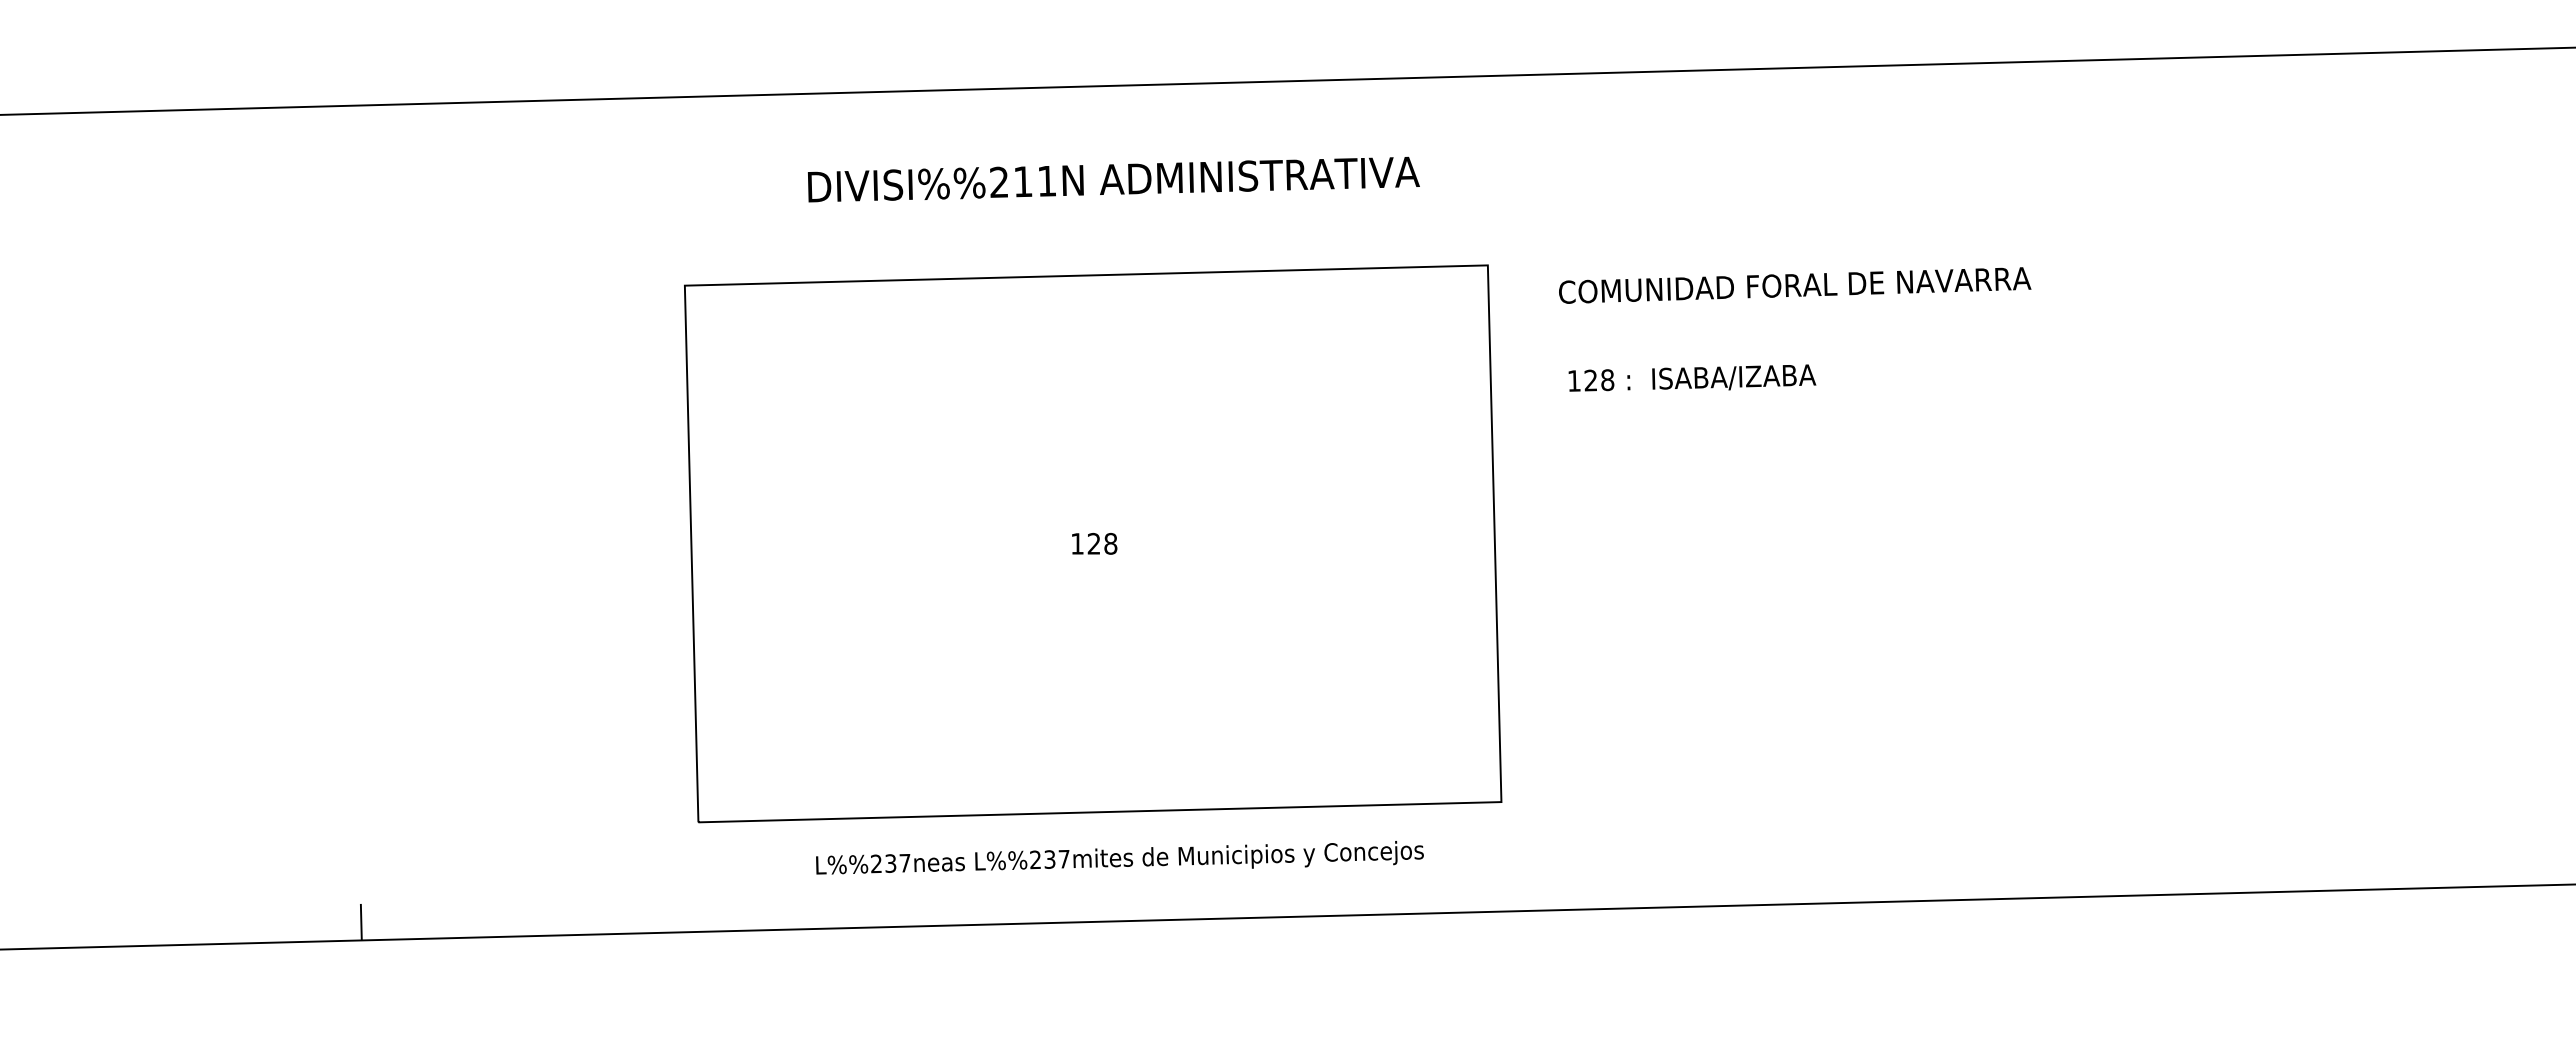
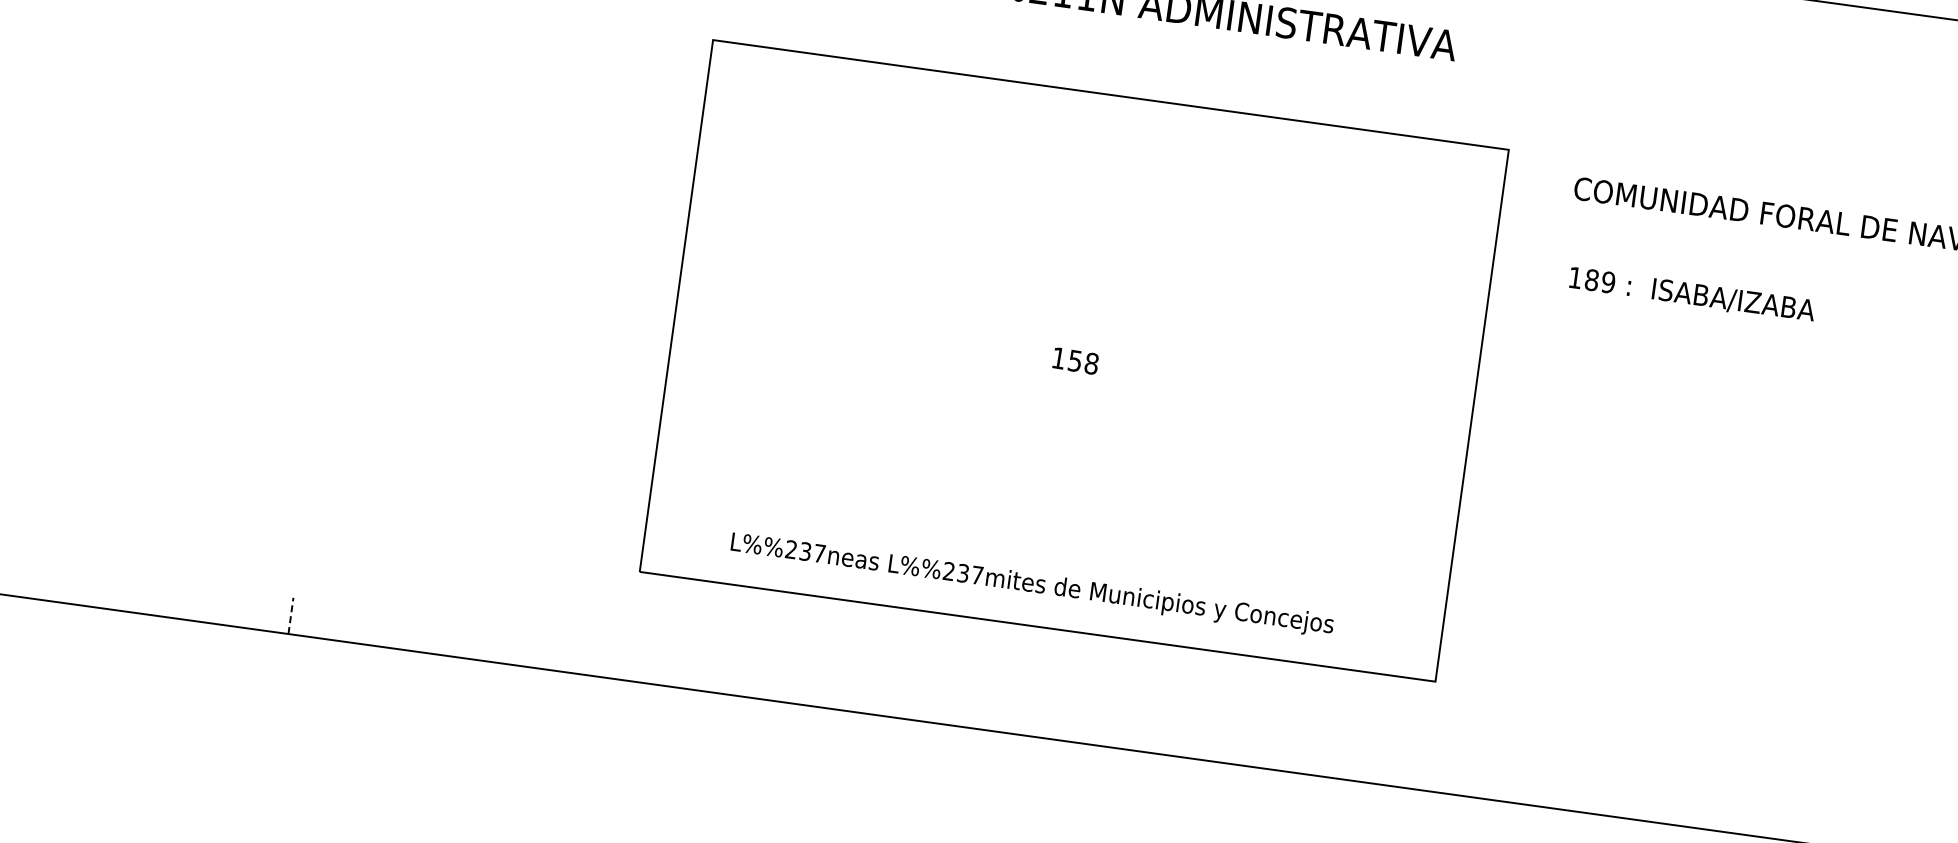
text: (1599, 380) -> (1600, 281), 128 -> 189
text: (1093, 543) -> (1074, 360), 128 -> 158
text: (1119, 857) -> (1032, 582), moved
line: (361, 921) -> (291, 615), solid -> dashed

